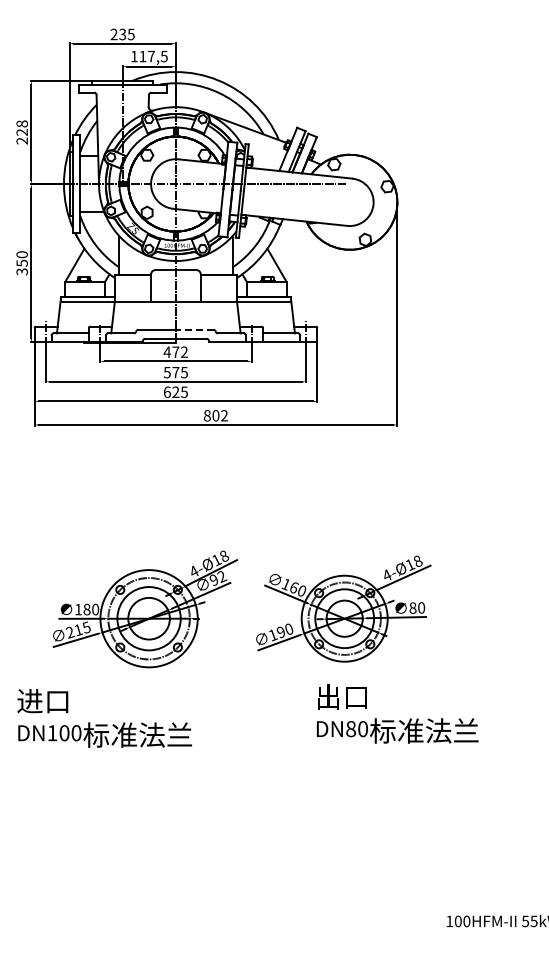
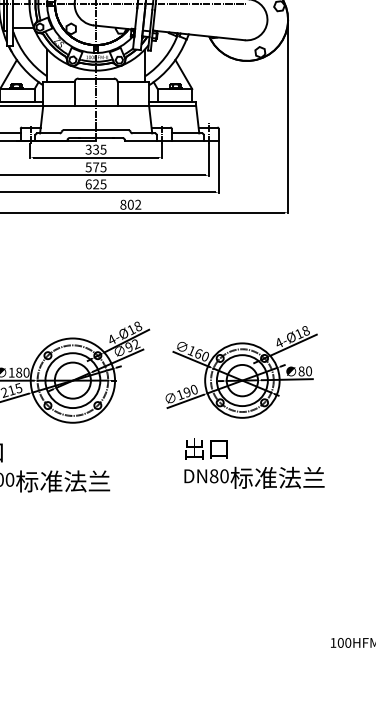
line: (194, 329) -> (112, 130), dashed -> solid
text: (175, 351) -> (95, 149), 472 -> 335
text: (397, 713) -> (254, 462), moved

